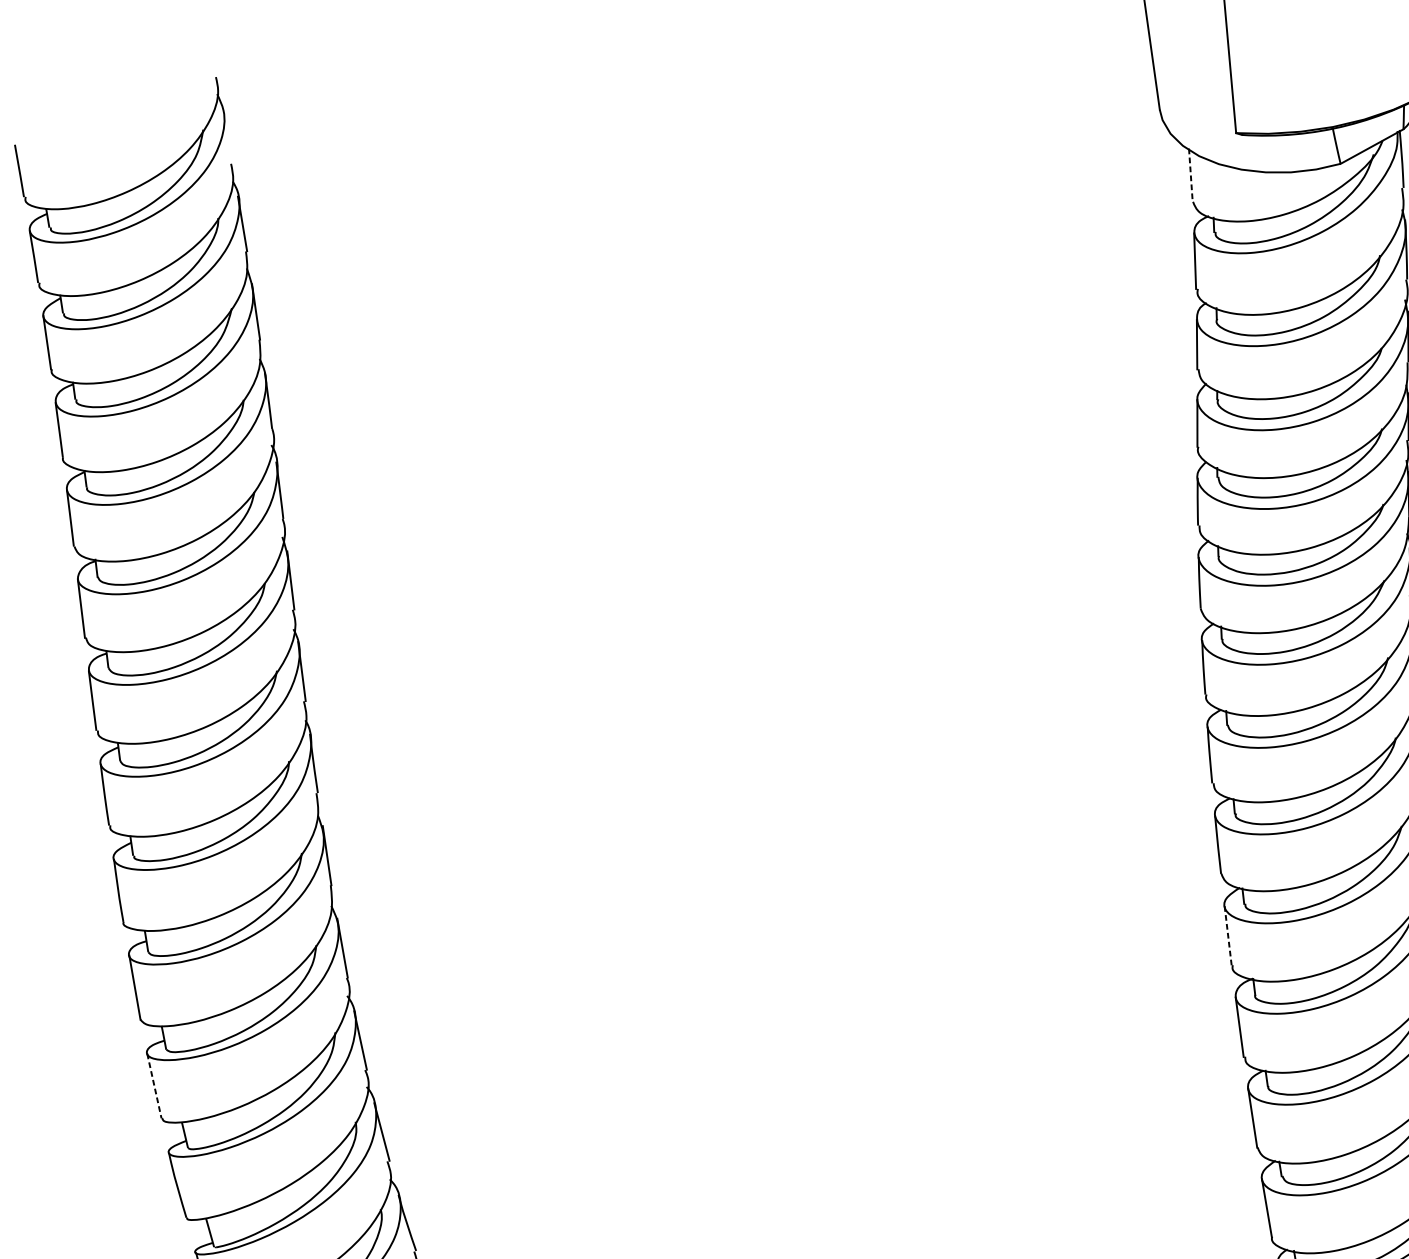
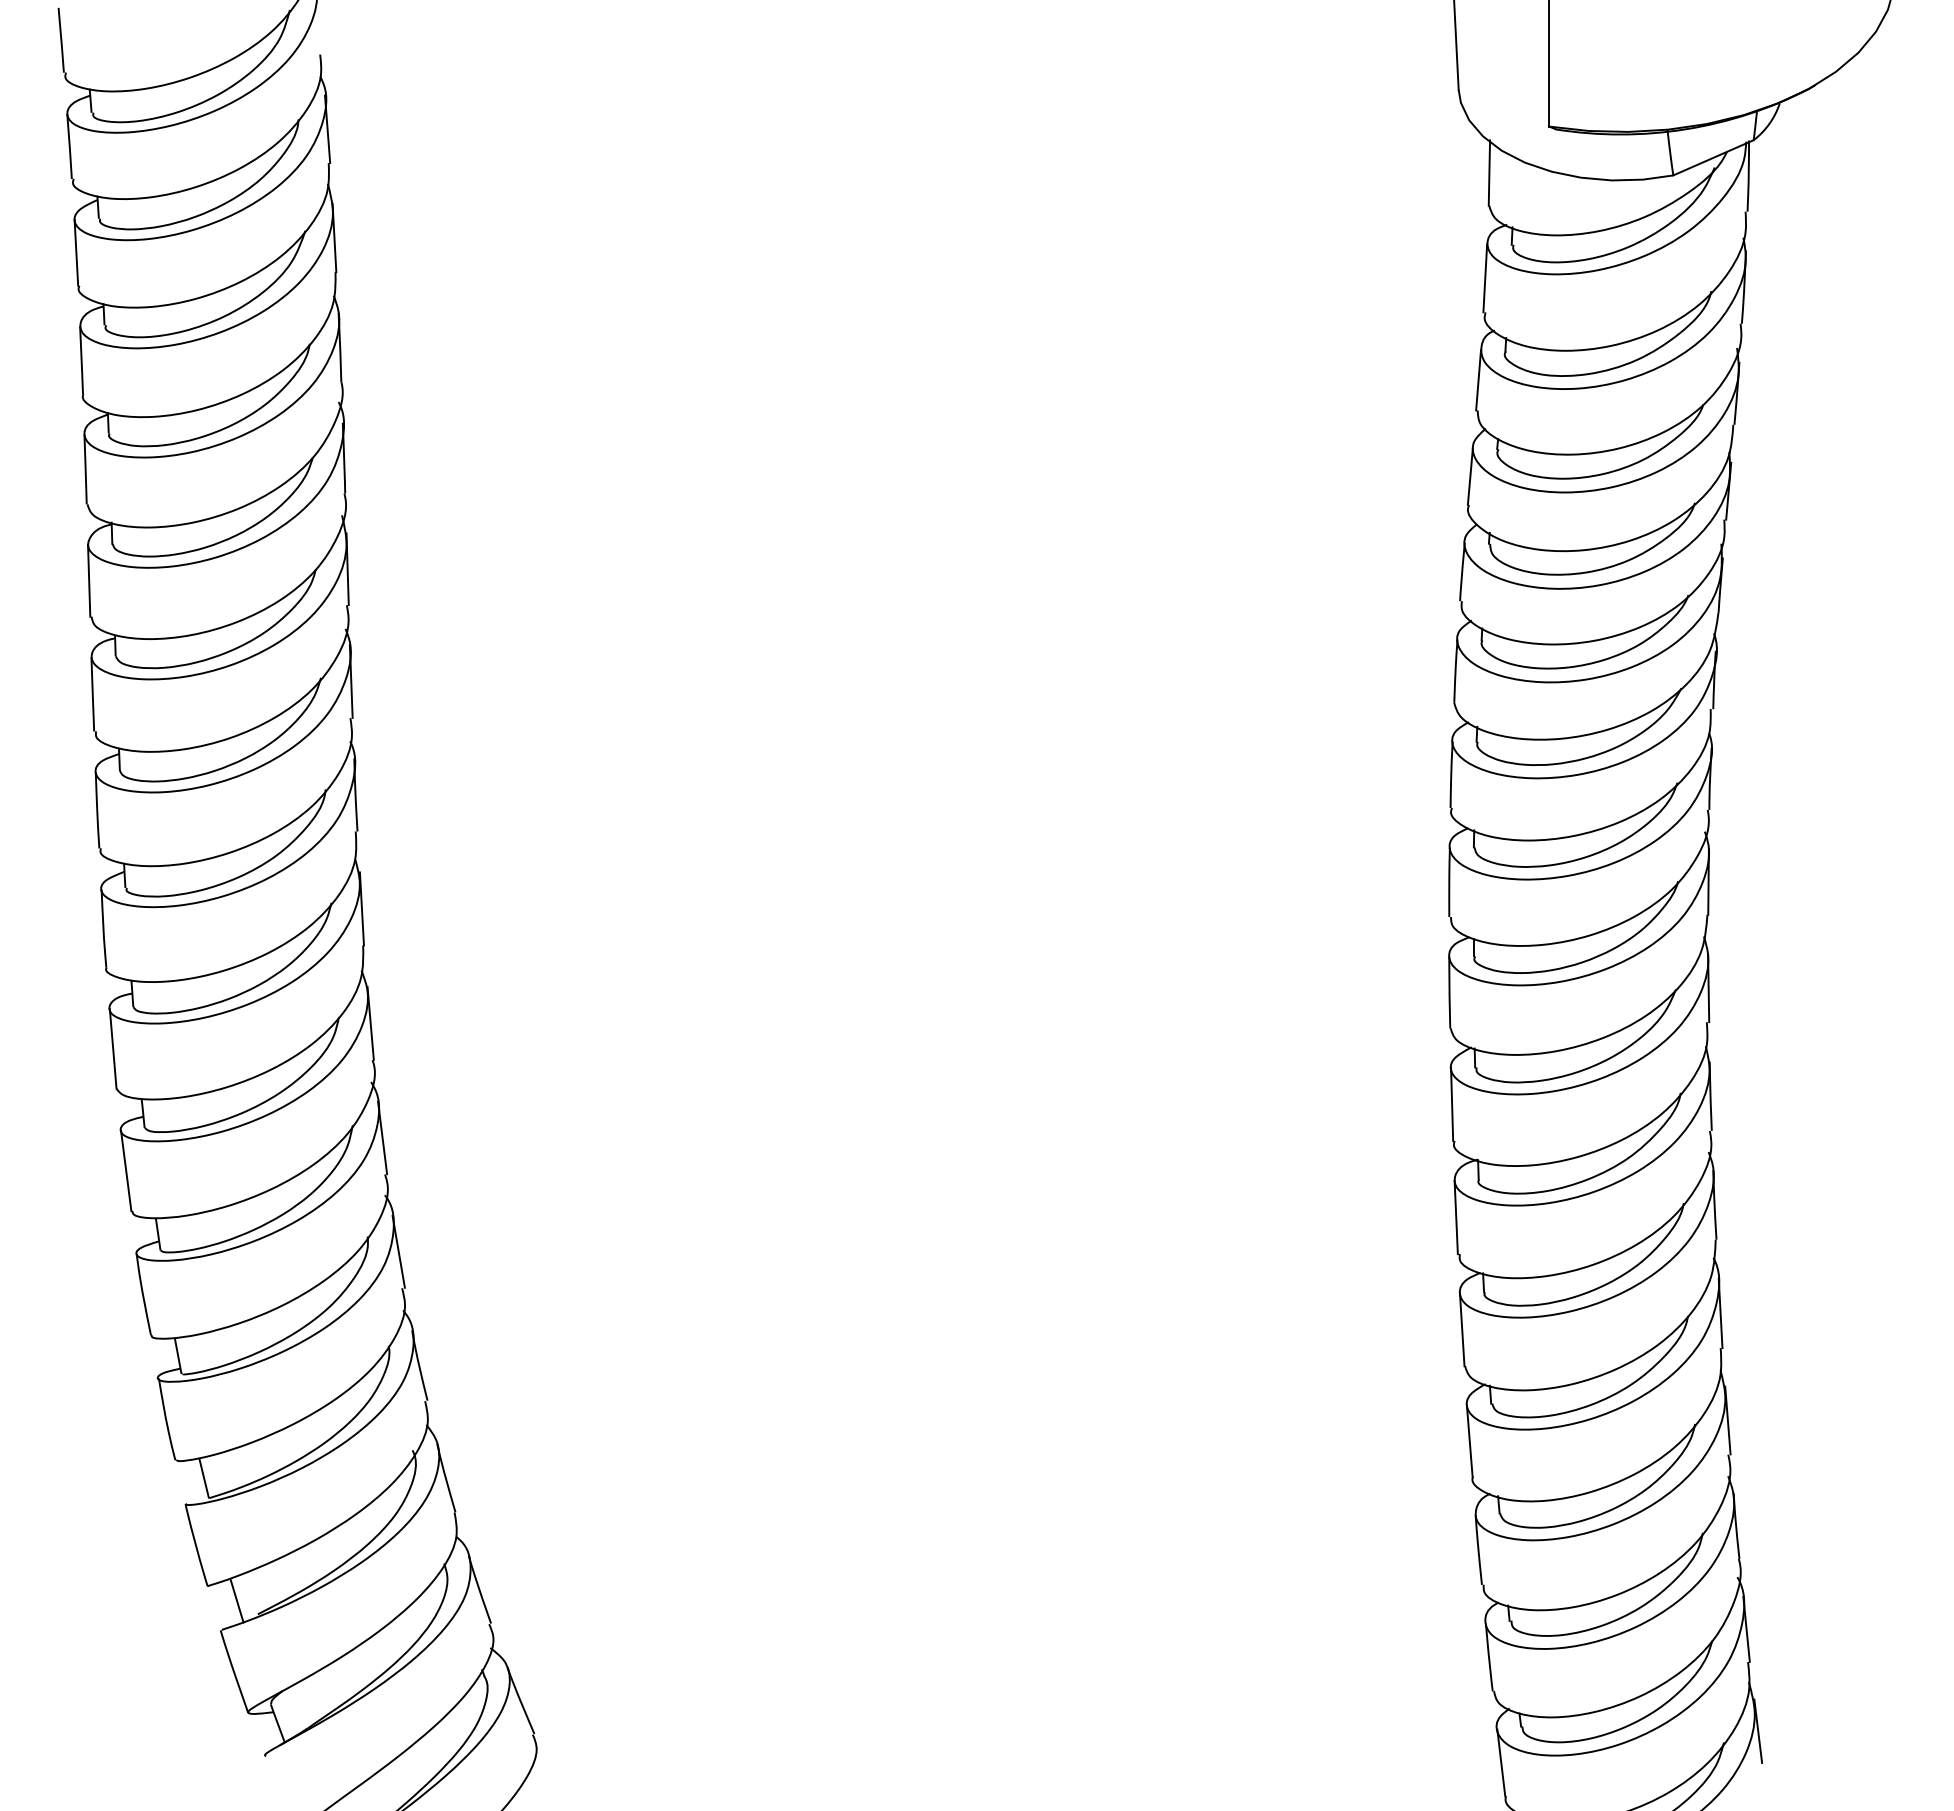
line: (1190, 175) -> (1489, 173), dashed -> solid
line: (1228, 936) -> (1452, 1105), dashed -> solid
line: (154, 1085) -> (126, 1170), dashed -> solid

